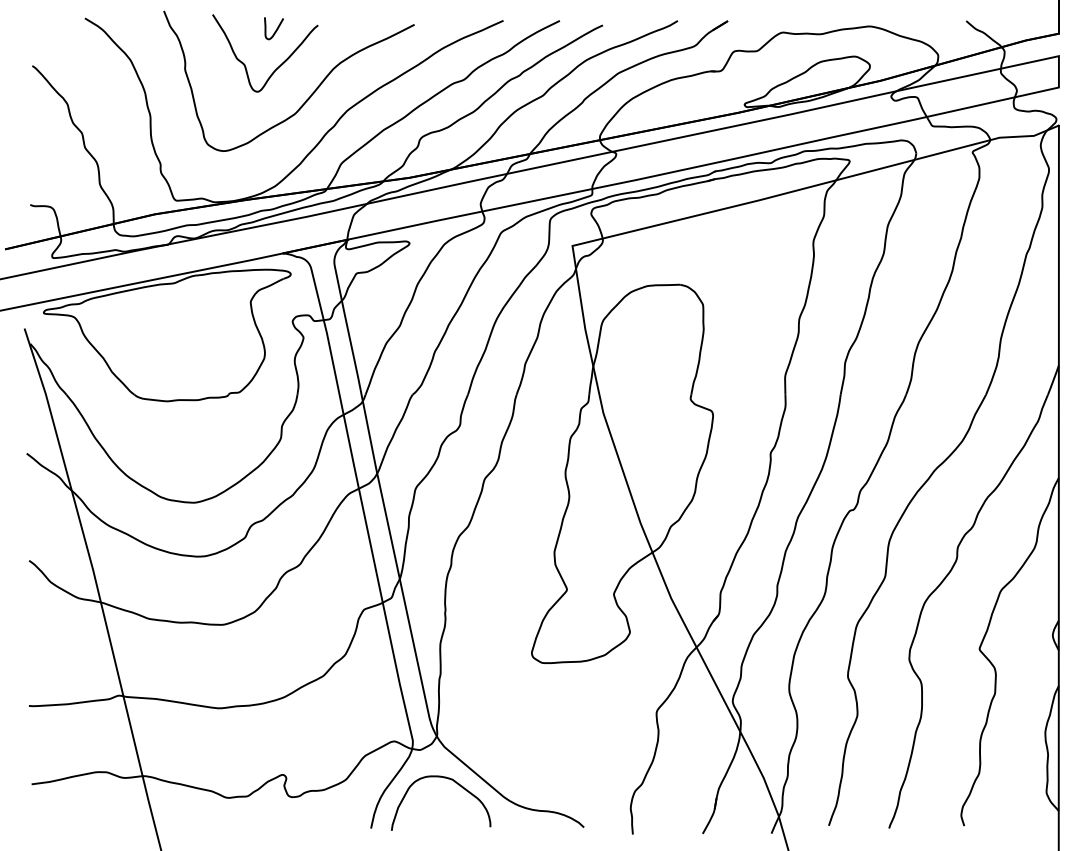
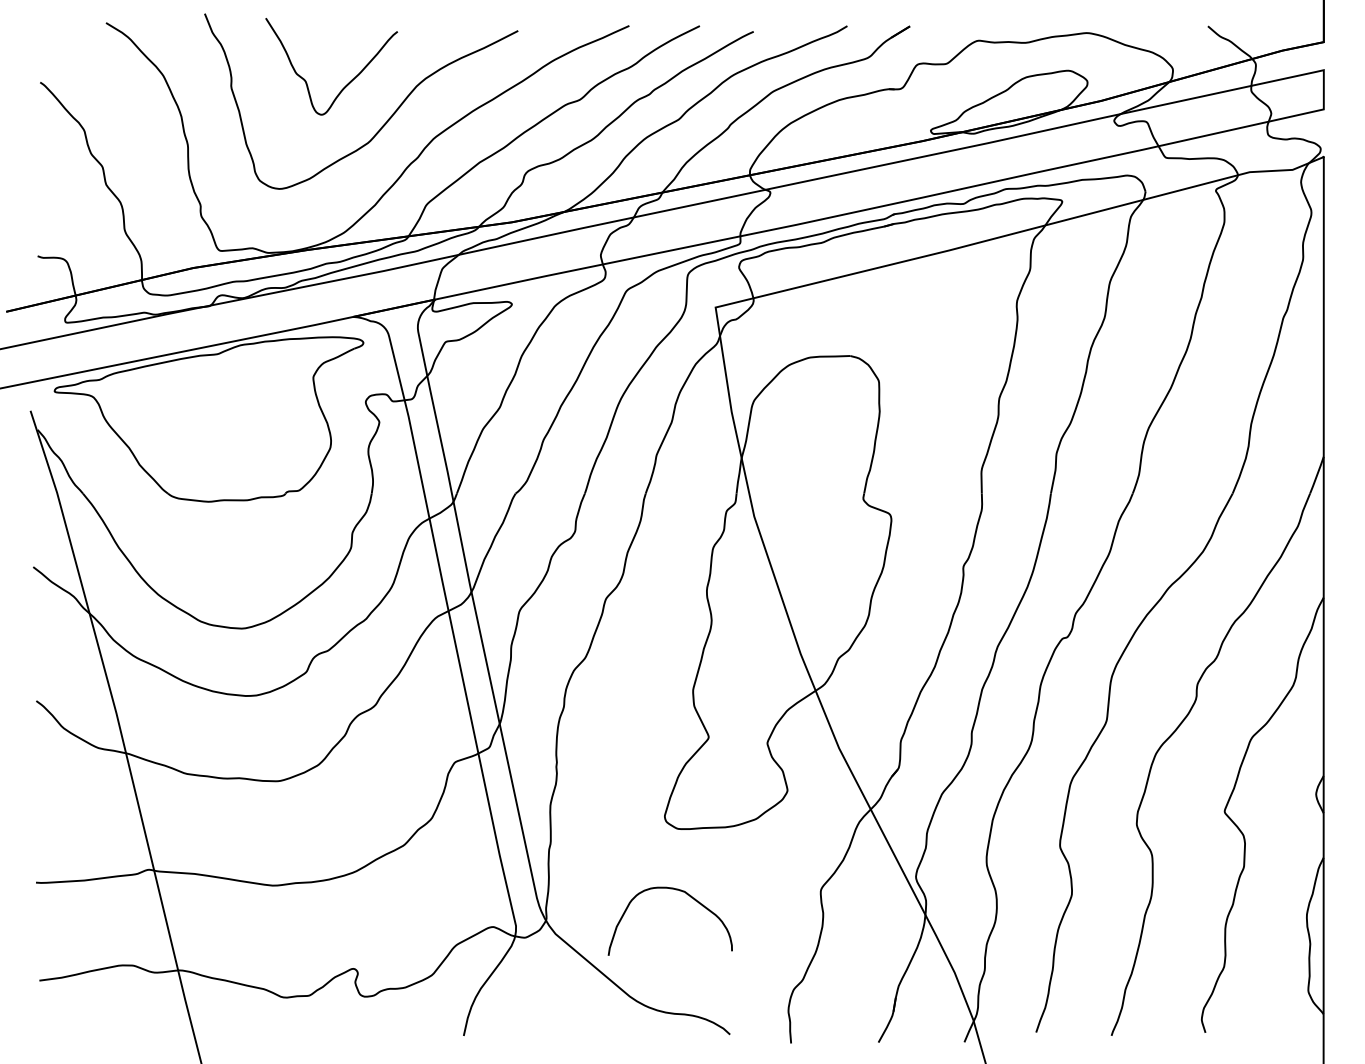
curve: (275, 29) -> (344, 37), removed
curve: (445, 778) -> (675, 890), moved

